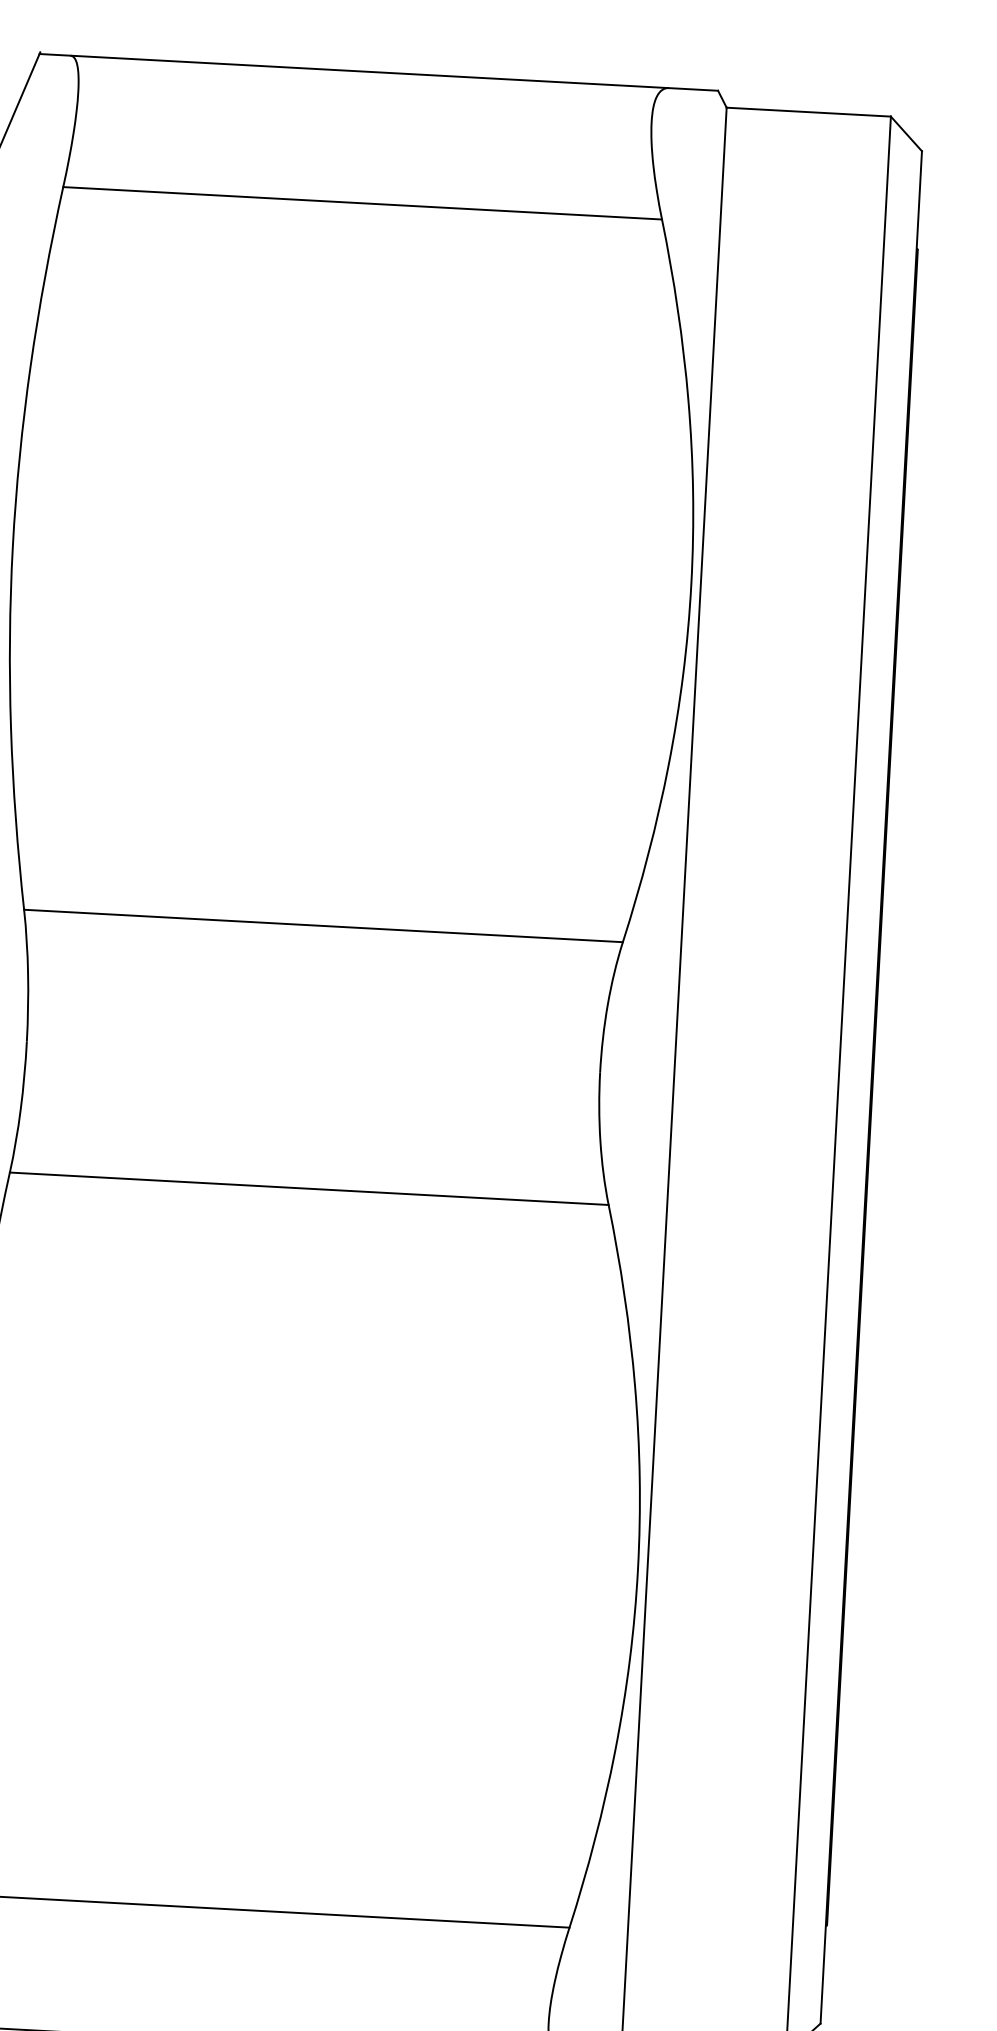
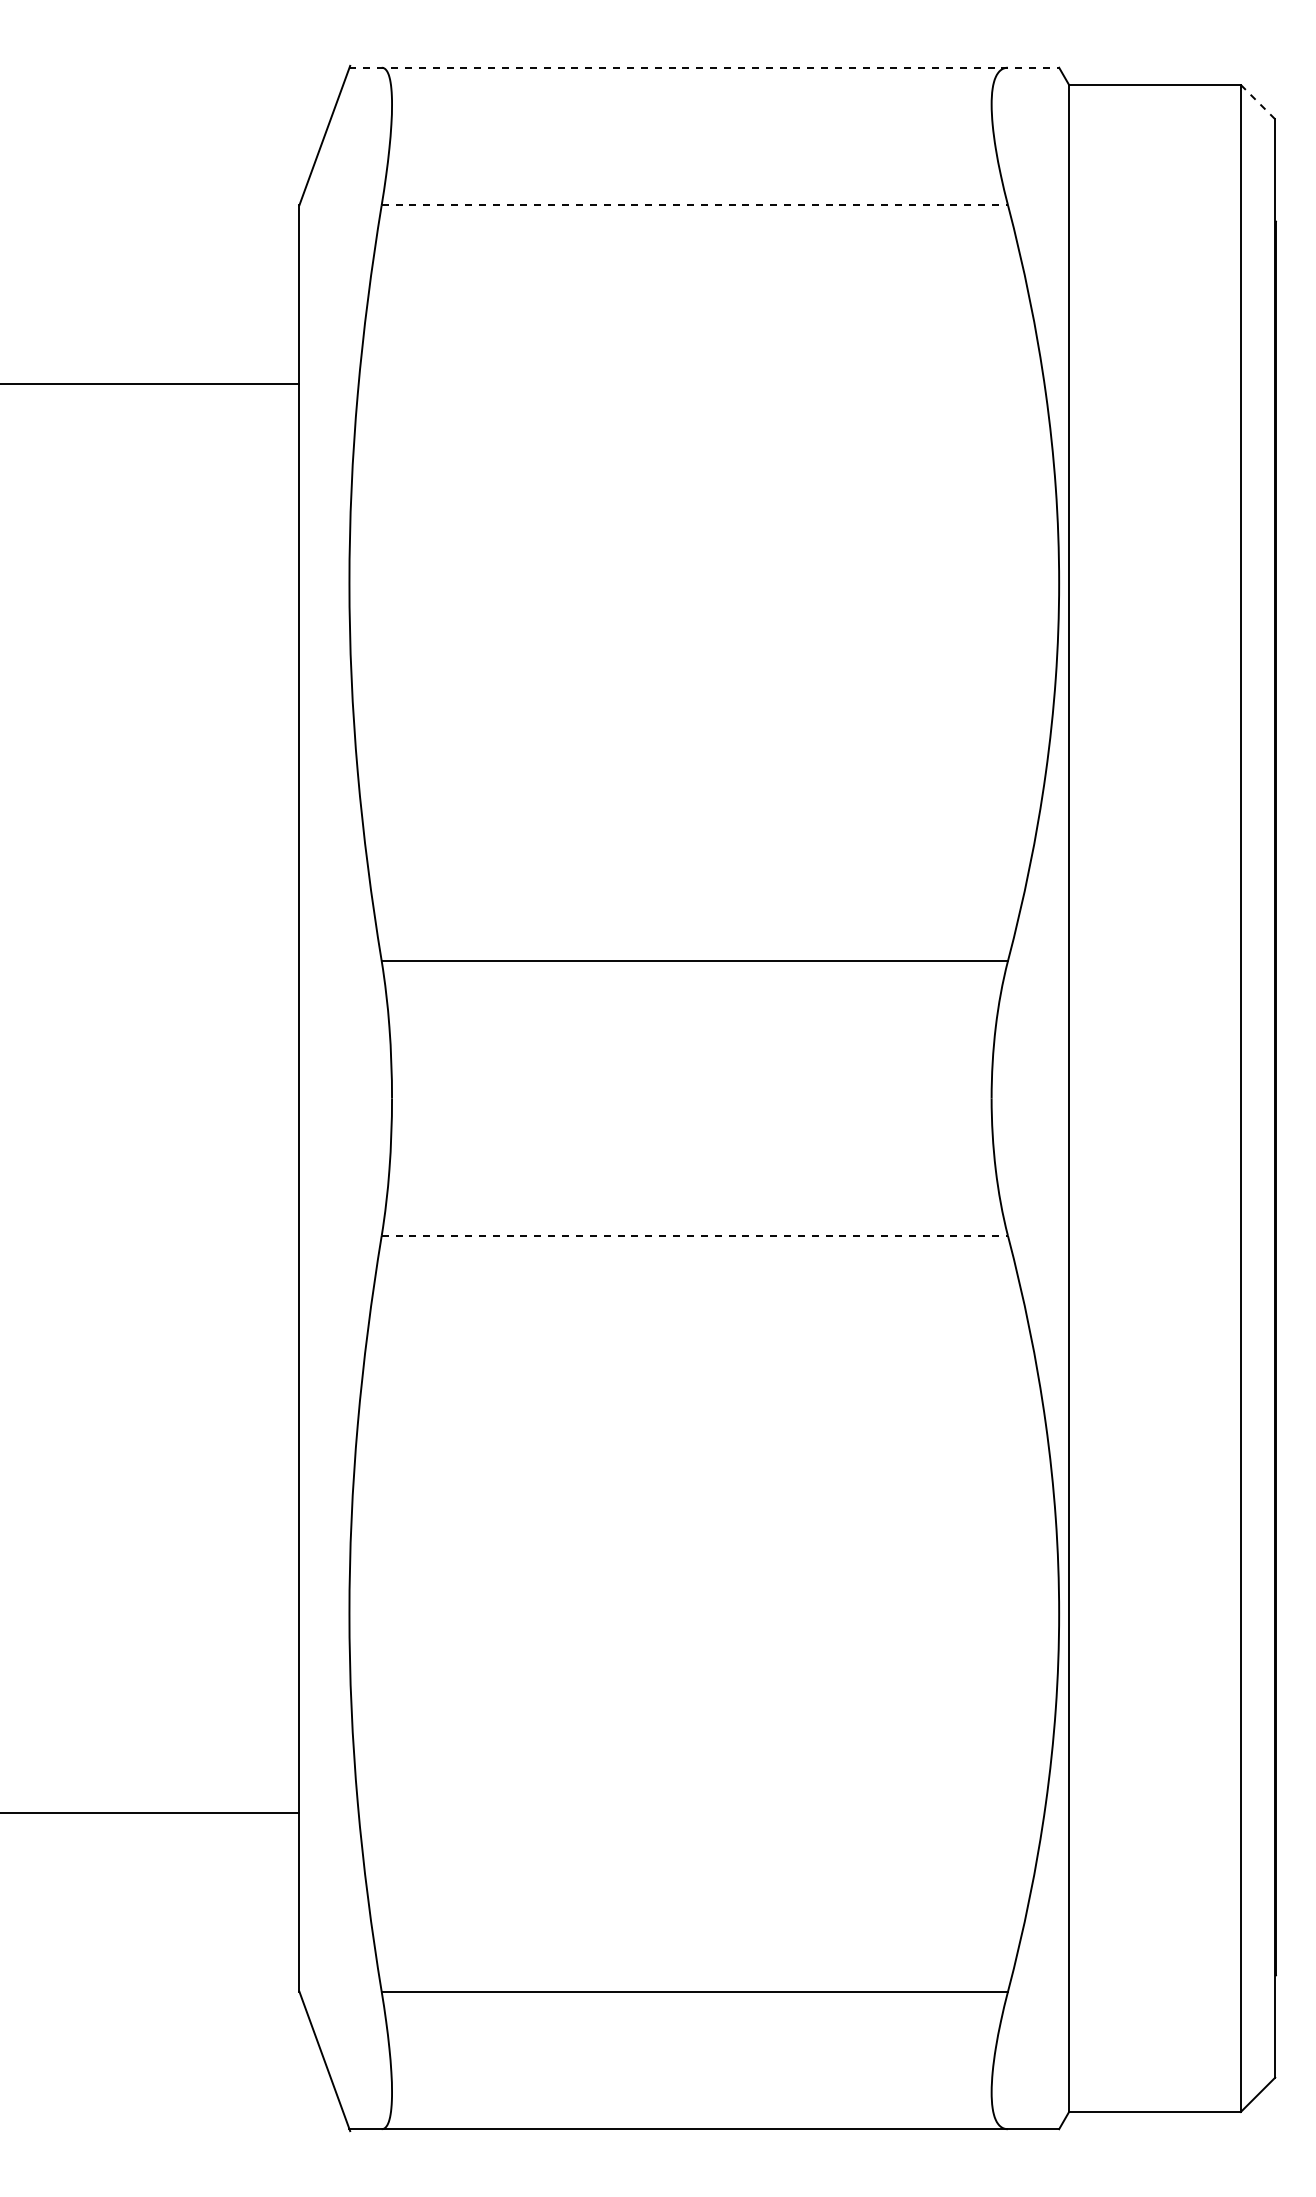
line: (379, 72) -> (704, 67), solid -> dashed
line: (905, 133) -> (1257, 101), solid -> dashed
line: (363, 203) -> (695, 205), solid -> dashed
line: (309, 1188) -> (695, 1235), solid -> dashed

